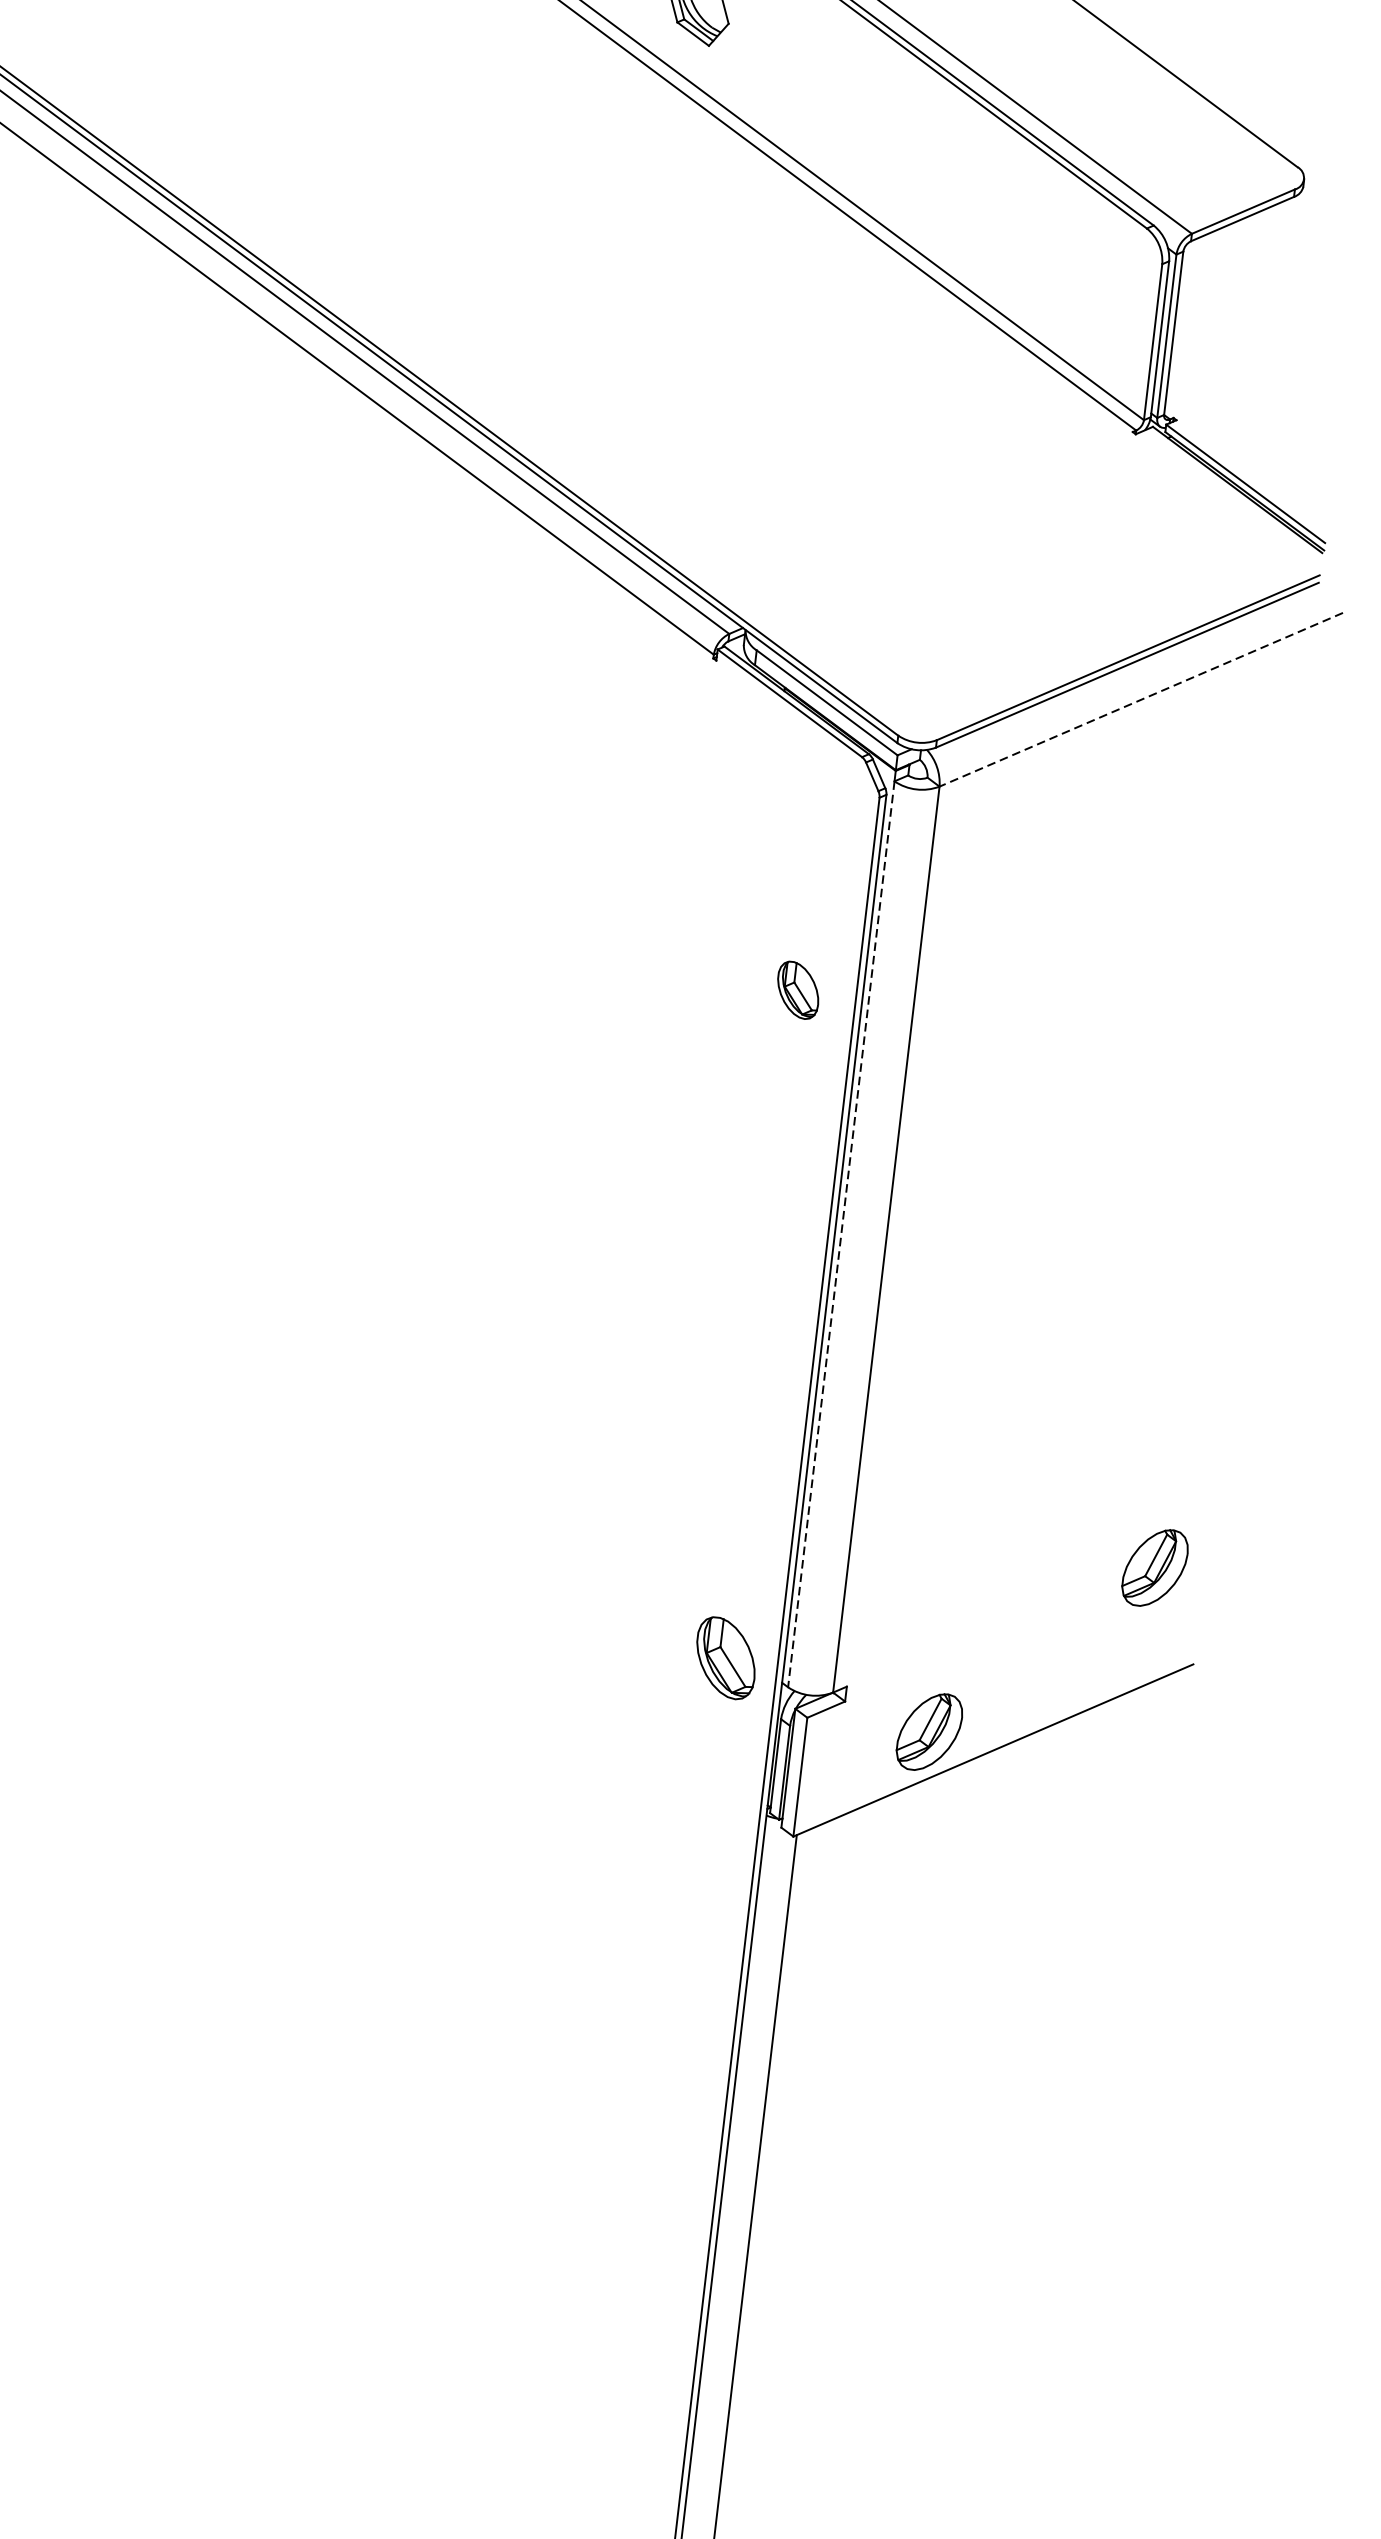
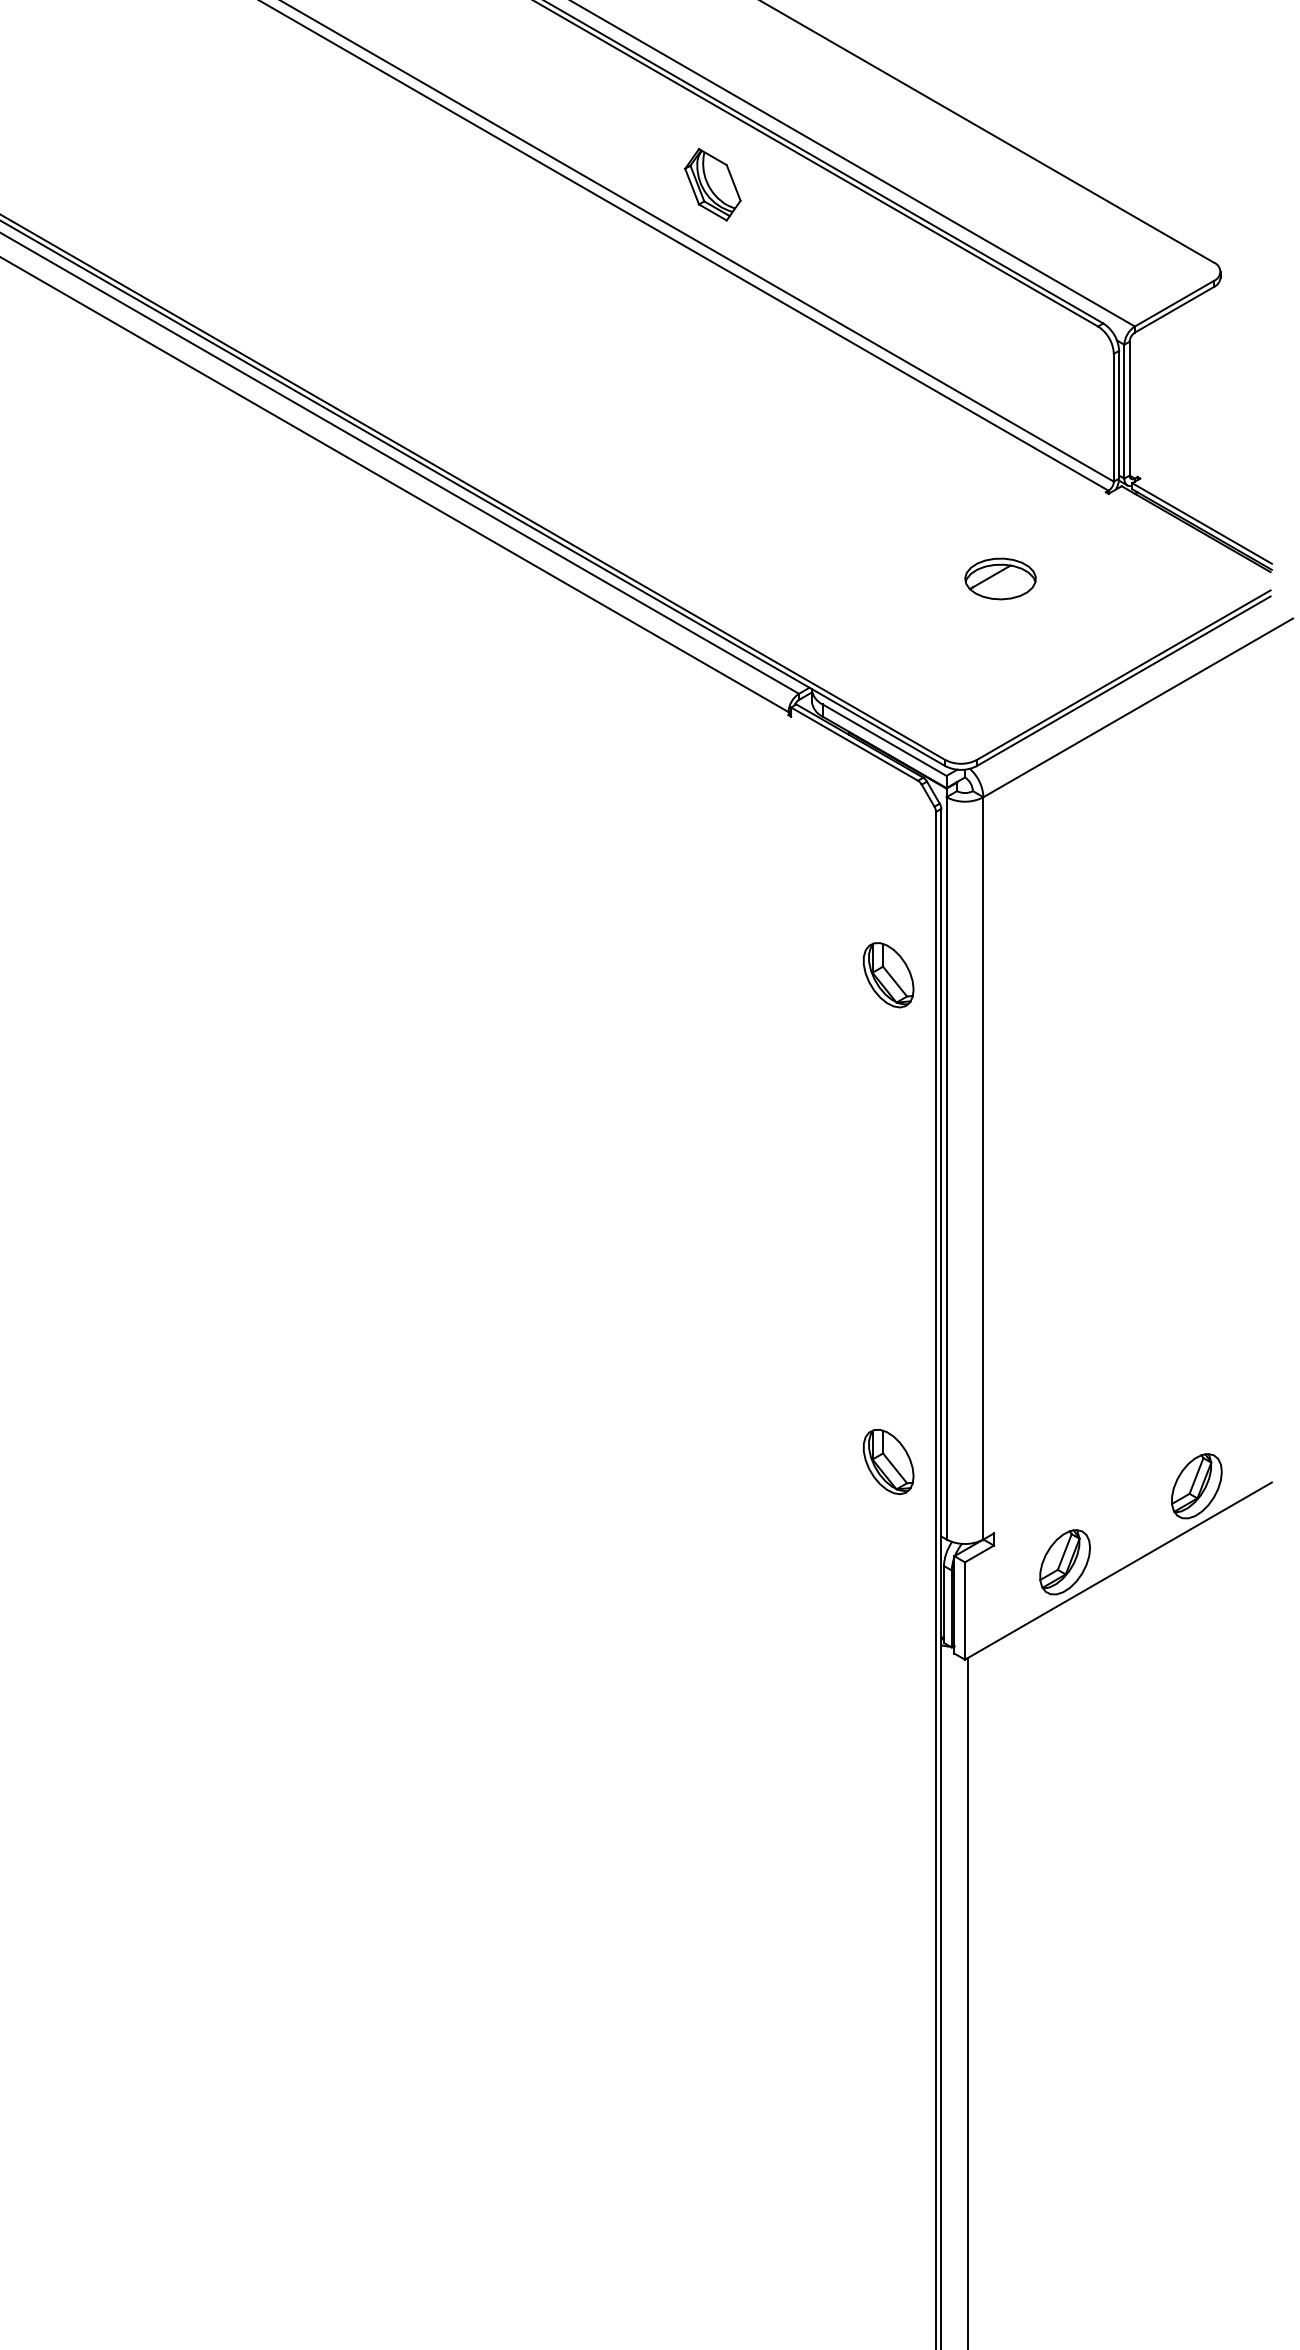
part: (991, 522) -> (1000, 578), added
line: (1141, 699) -> (1138, 707), dashed -> solid
part: (798, 990) -> (888, 975), size x1.43
line: (841, 1234) -> (946, 1168), dashed -> solid
part: (1154, 1568) -> (1196, 1486), moved
part: (725, 1658) -> (888, 1462), moved

